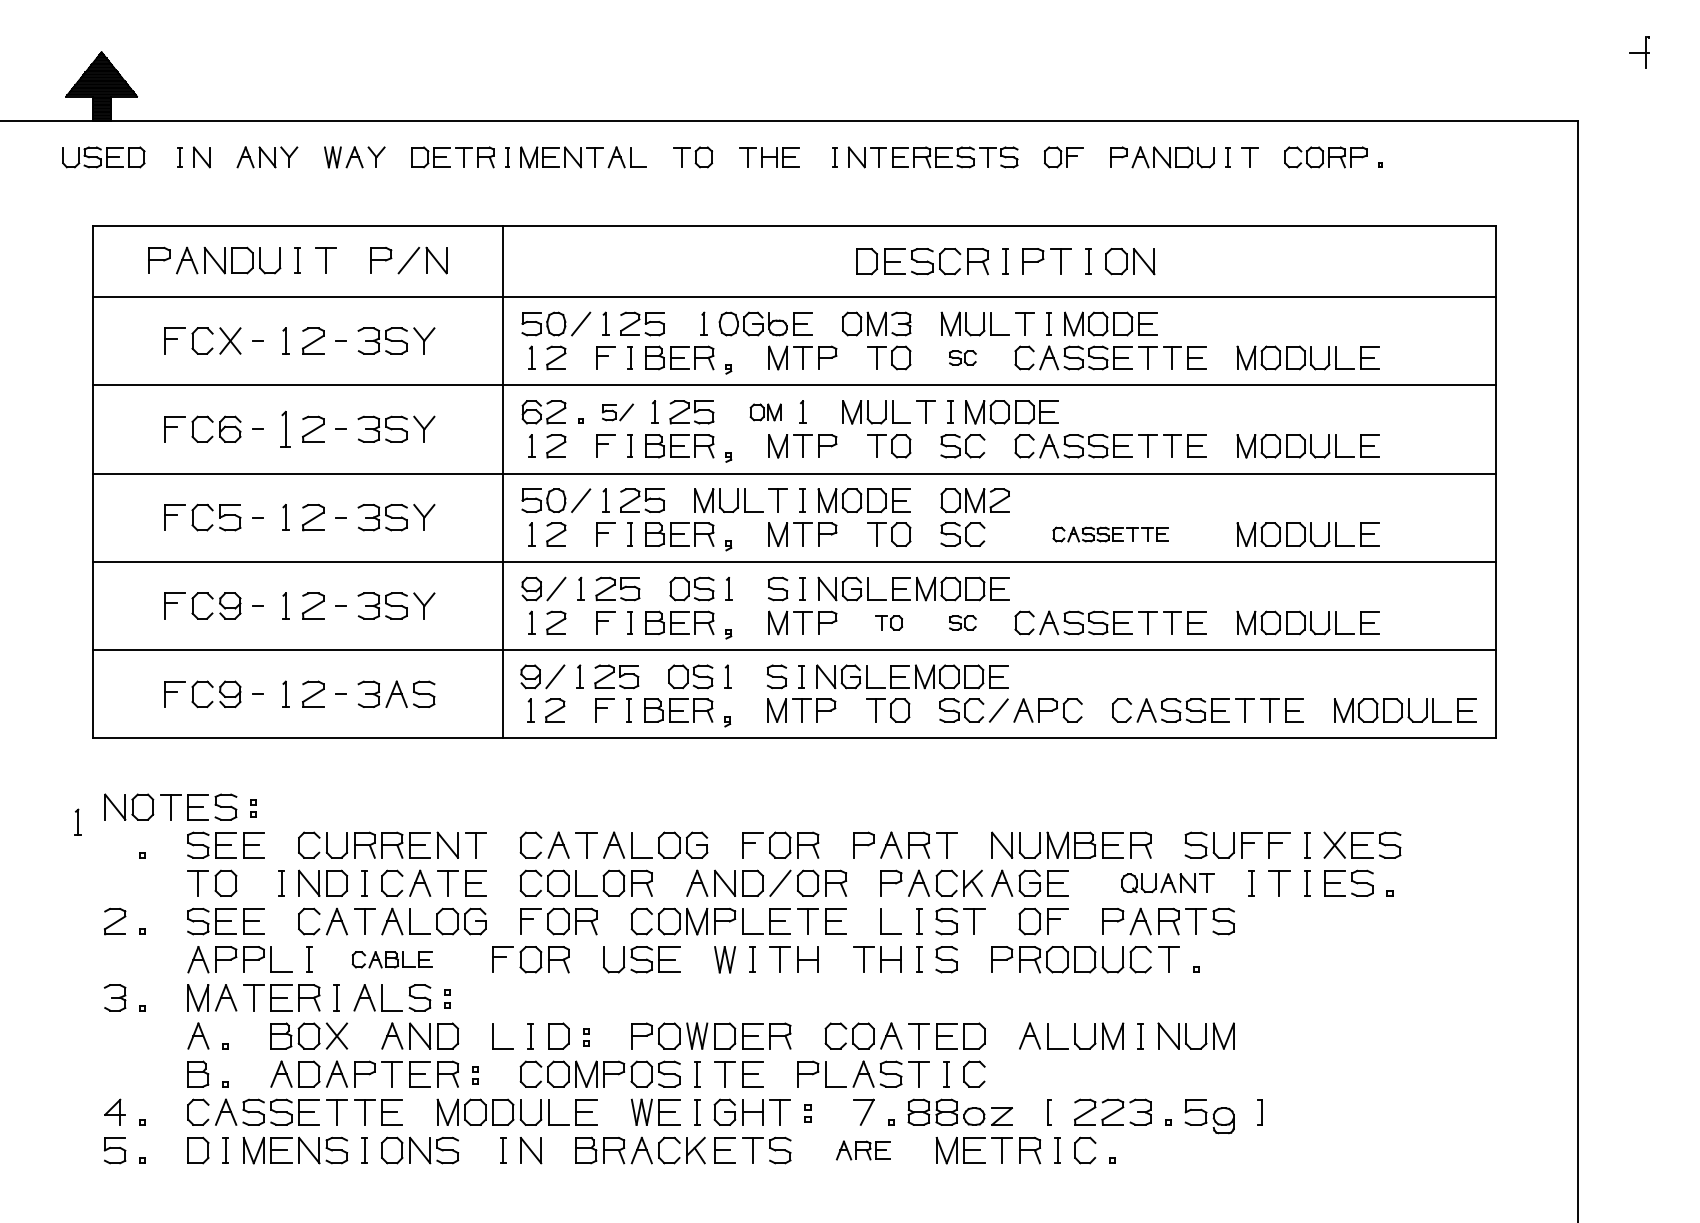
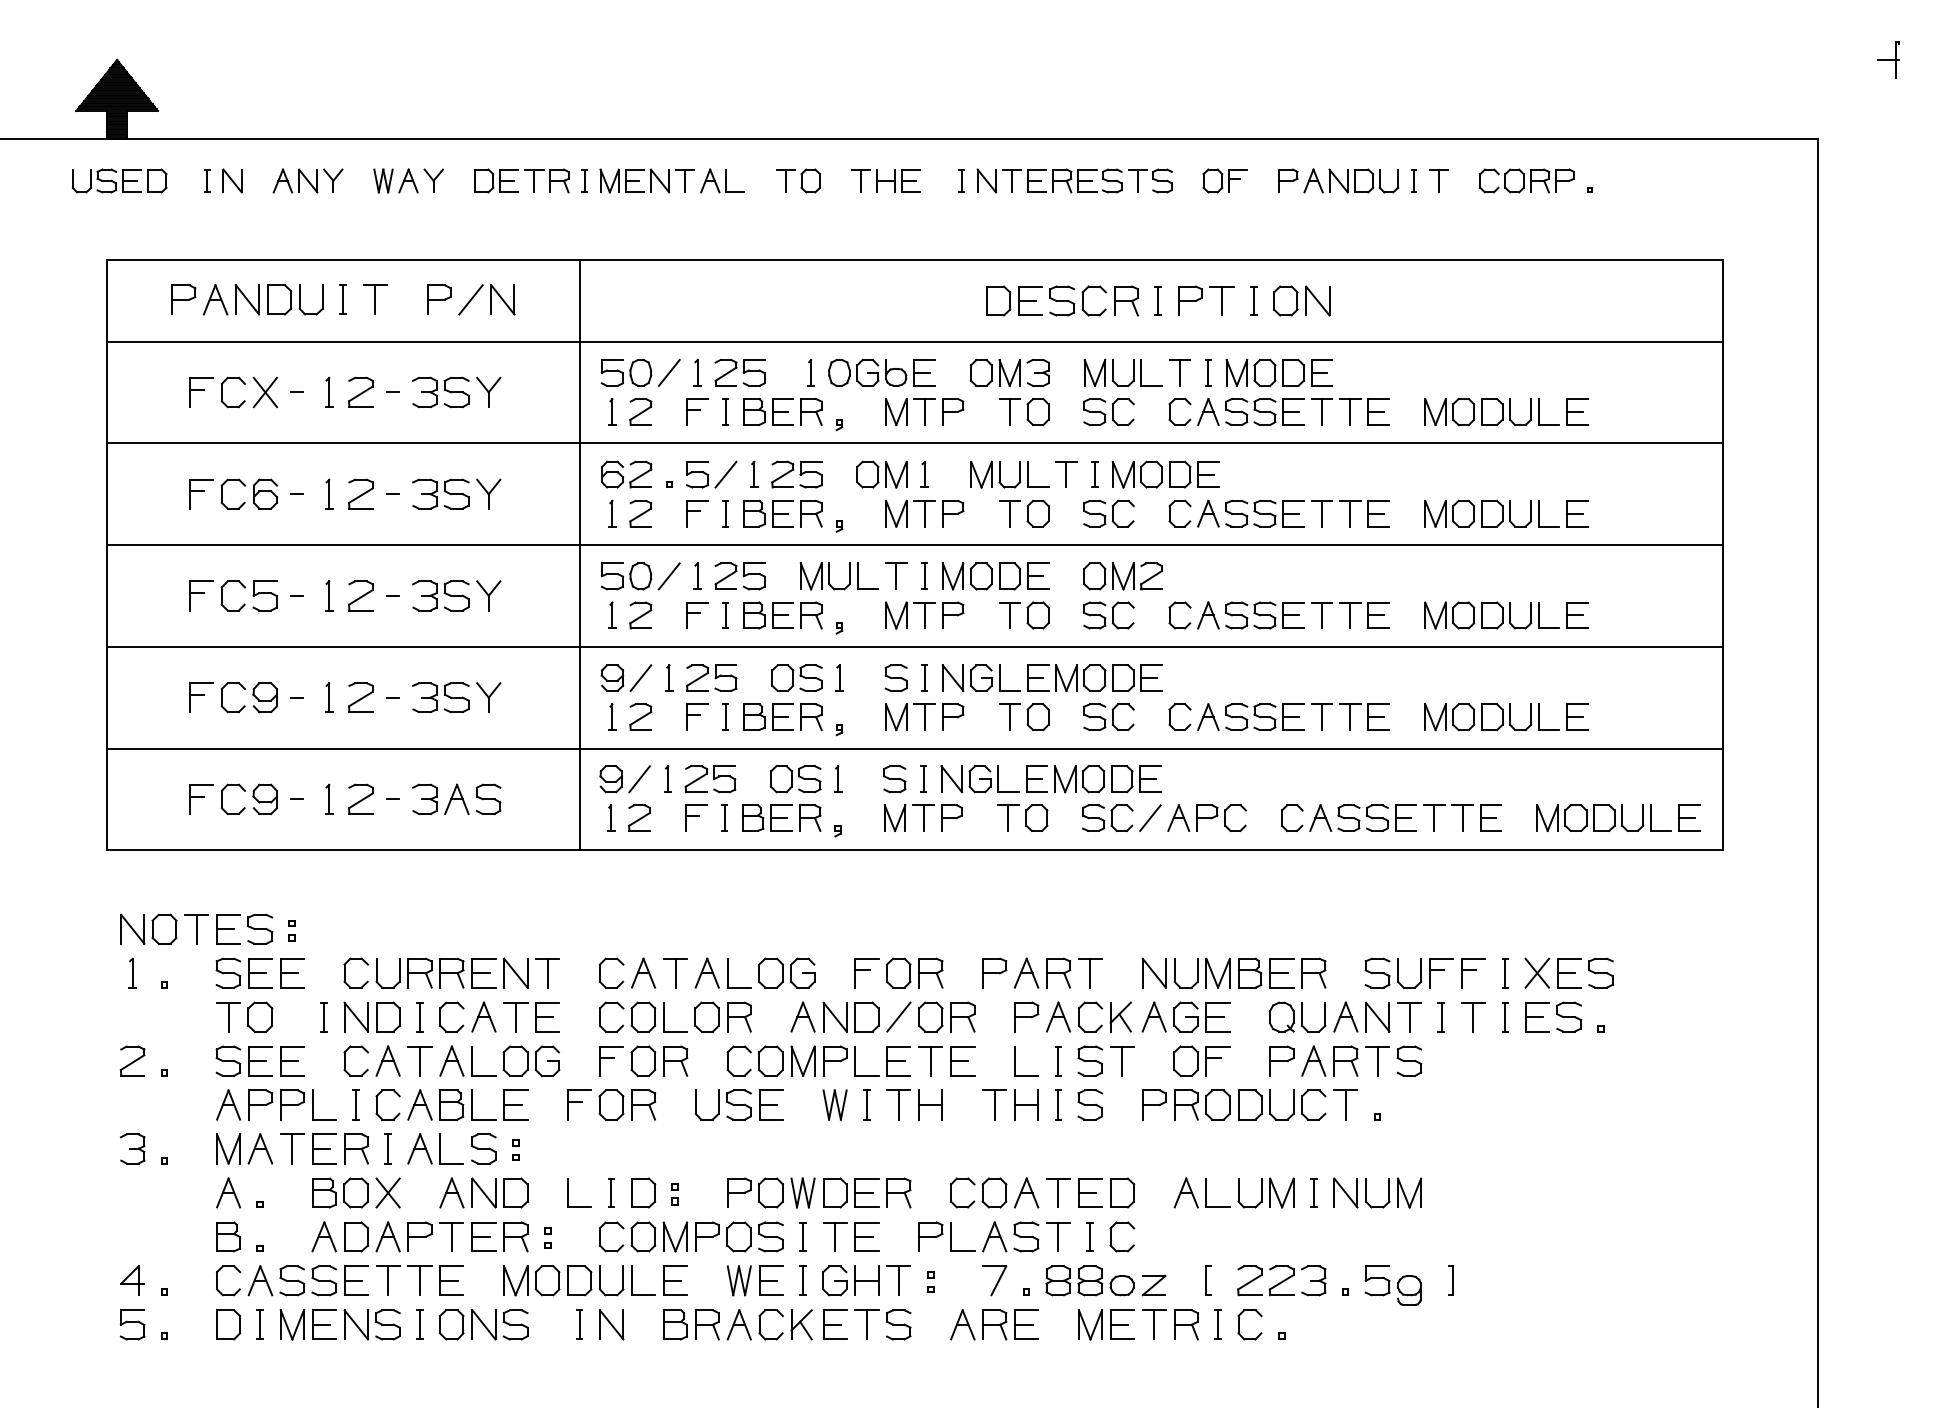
part: (962, 357) -> (1108, 411), size x1.67
part: (617, 412) -> (711, 474), size x1.43
part: (765, 412) -> (881, 474), size x1.43
part: (285, 428) -> (328, 493), size x0.71
part: (1110, 534) -> (1279, 615), size x1.67
part: (889, 622) -> (1024, 716), size x1.67
part: (962, 622) -> (1108, 716), size x1.67
part: (77, 821) -> (131, 972), moved
part: (1167, 882) -> (1344, 1016), size x1.43
part: (391, 959) -> (450, 1104), size x1.67
part: (862, 1150) -> (993, 1324), size x1.43

